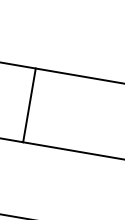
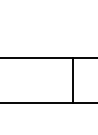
line: (30, 104) -> (73, 79), moved

